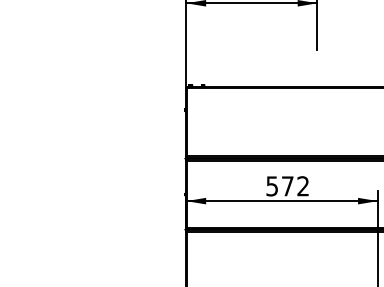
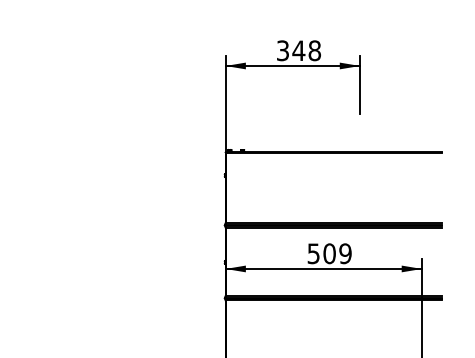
text: (295, 186) -> (337, 253), 572 -> 509

